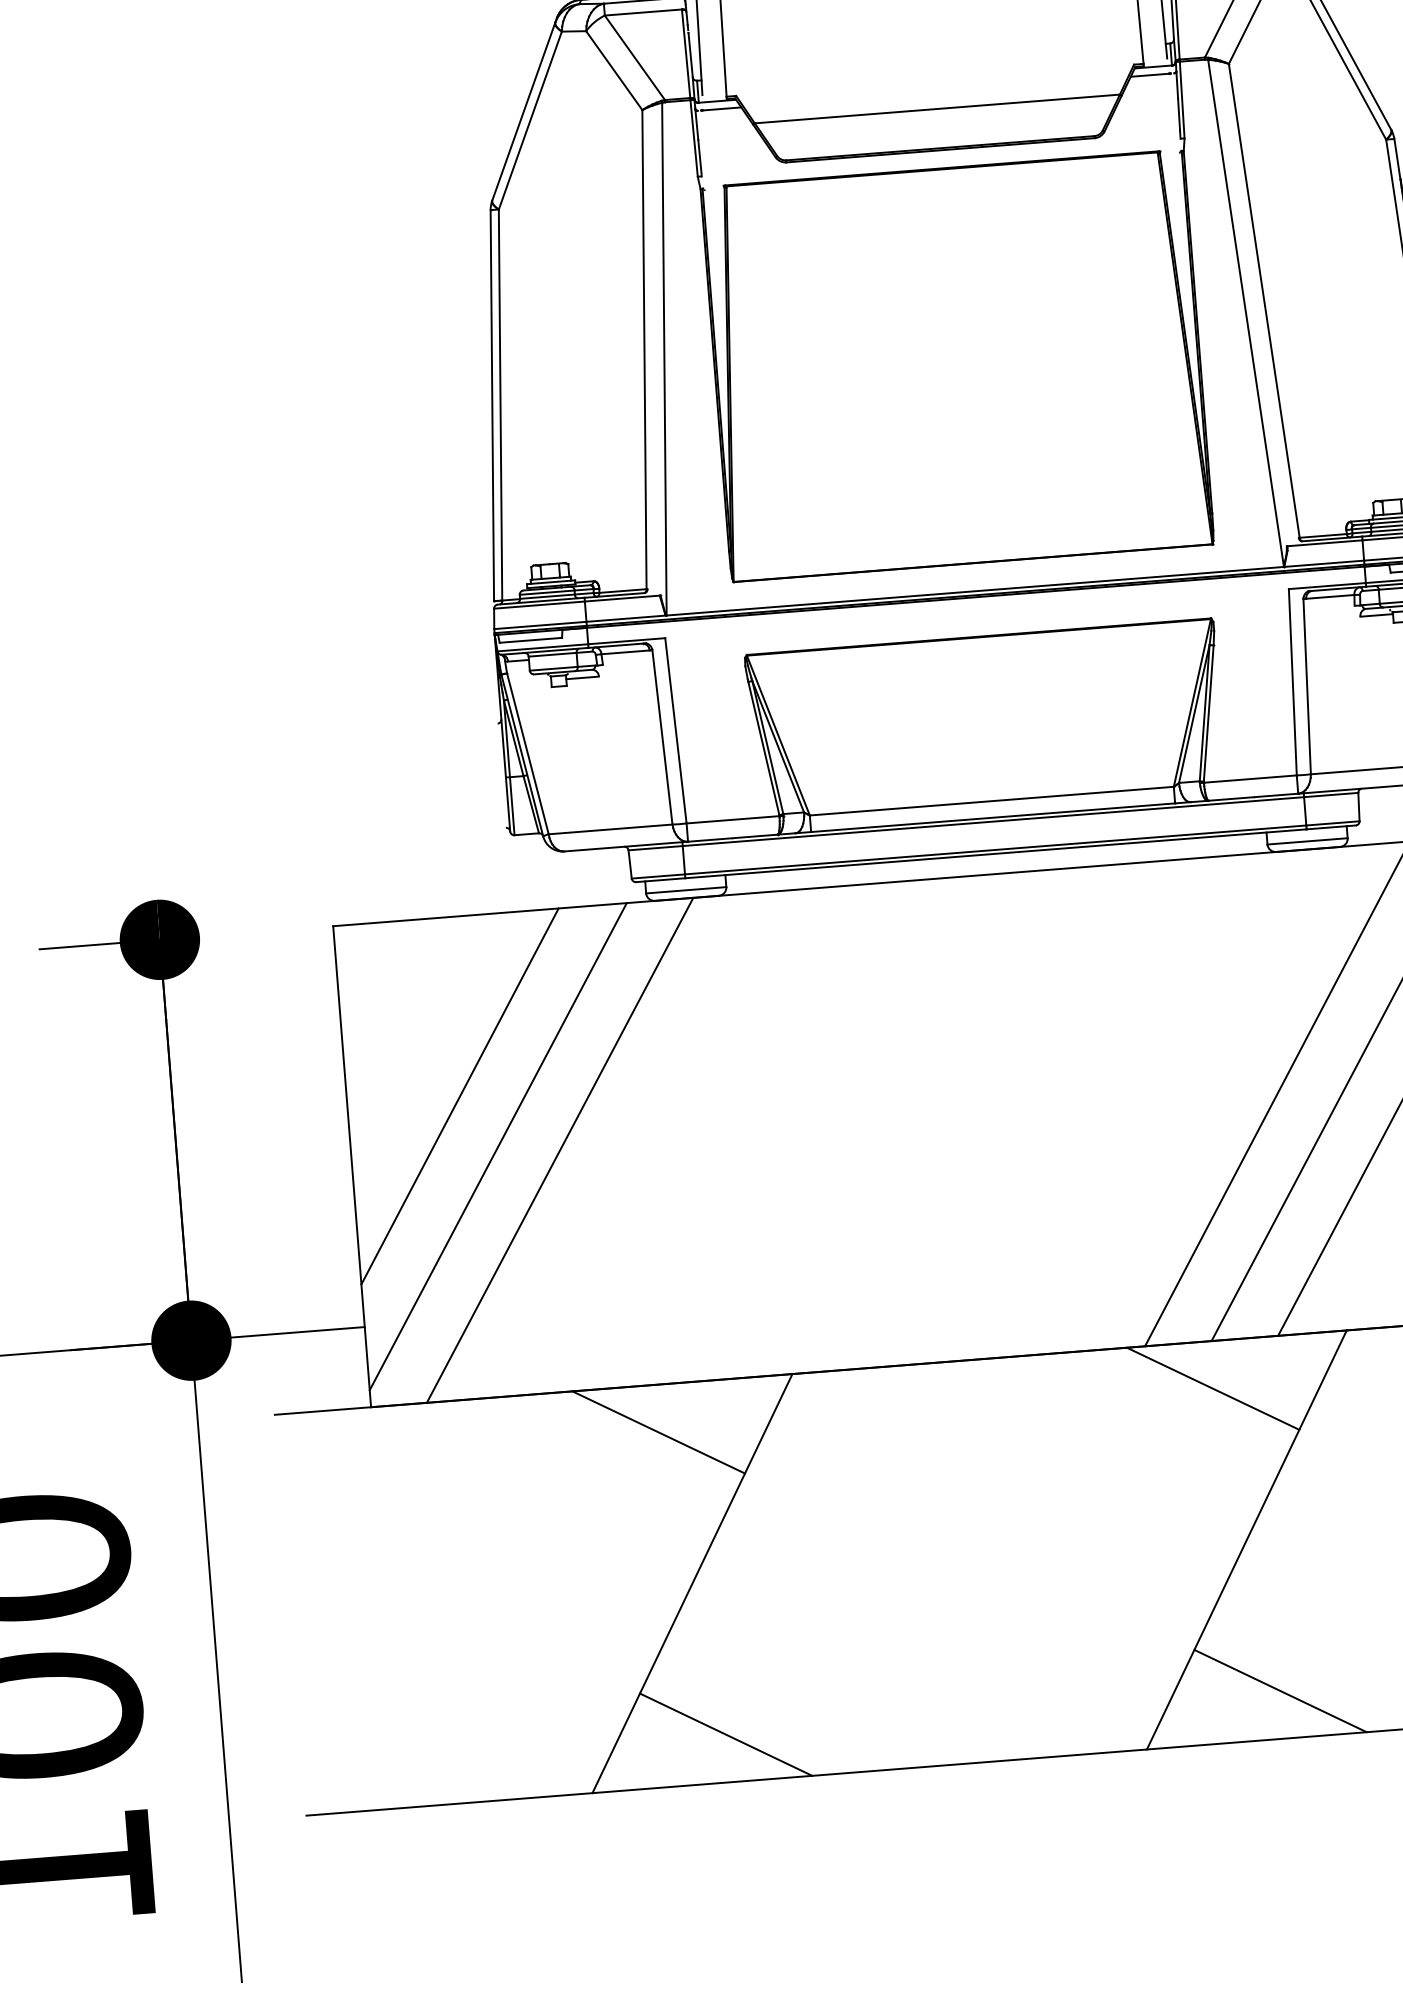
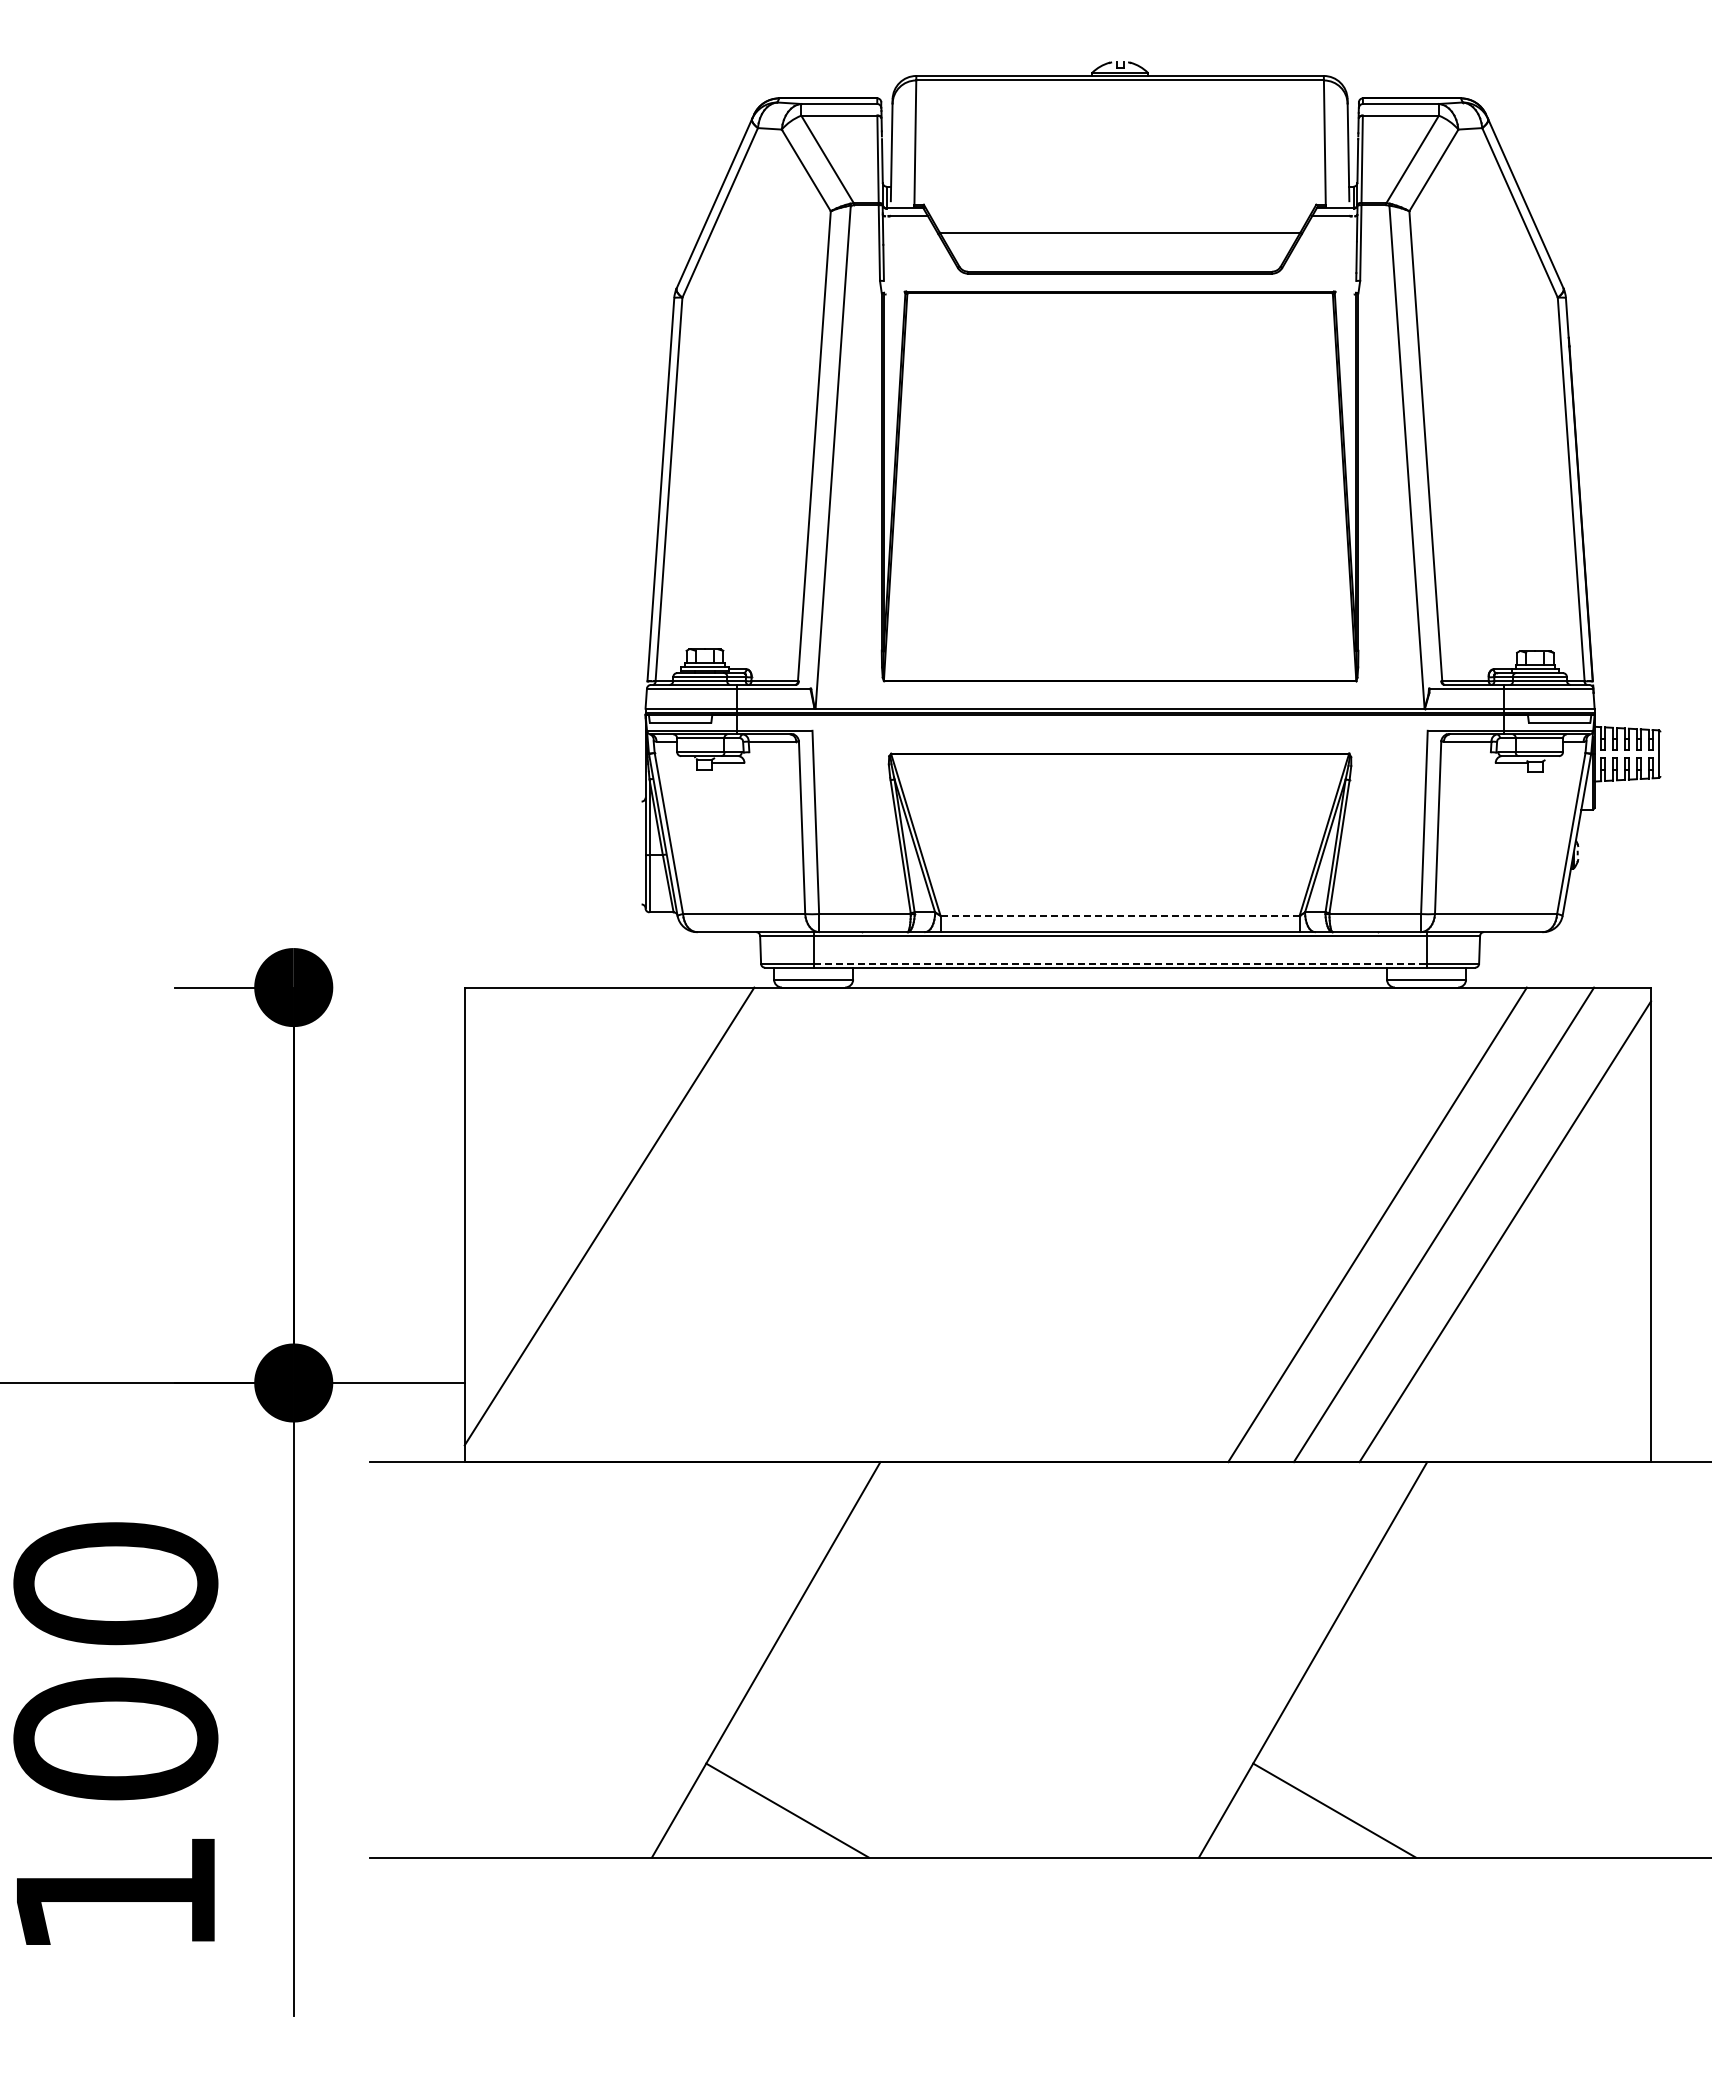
line: (992, 800) -> (1120, 915), solid -> dashed
line: (996, 849) -> (1120, 963), solid -> dashed
line: (459, 1095) -> (575, 1163), removed
line: (559, 1150) -> (669, 1224), removed
line: (1212, 1388) -> (1291, 1508), removed
line: (658, 1431) -> (744, 1508), removed

